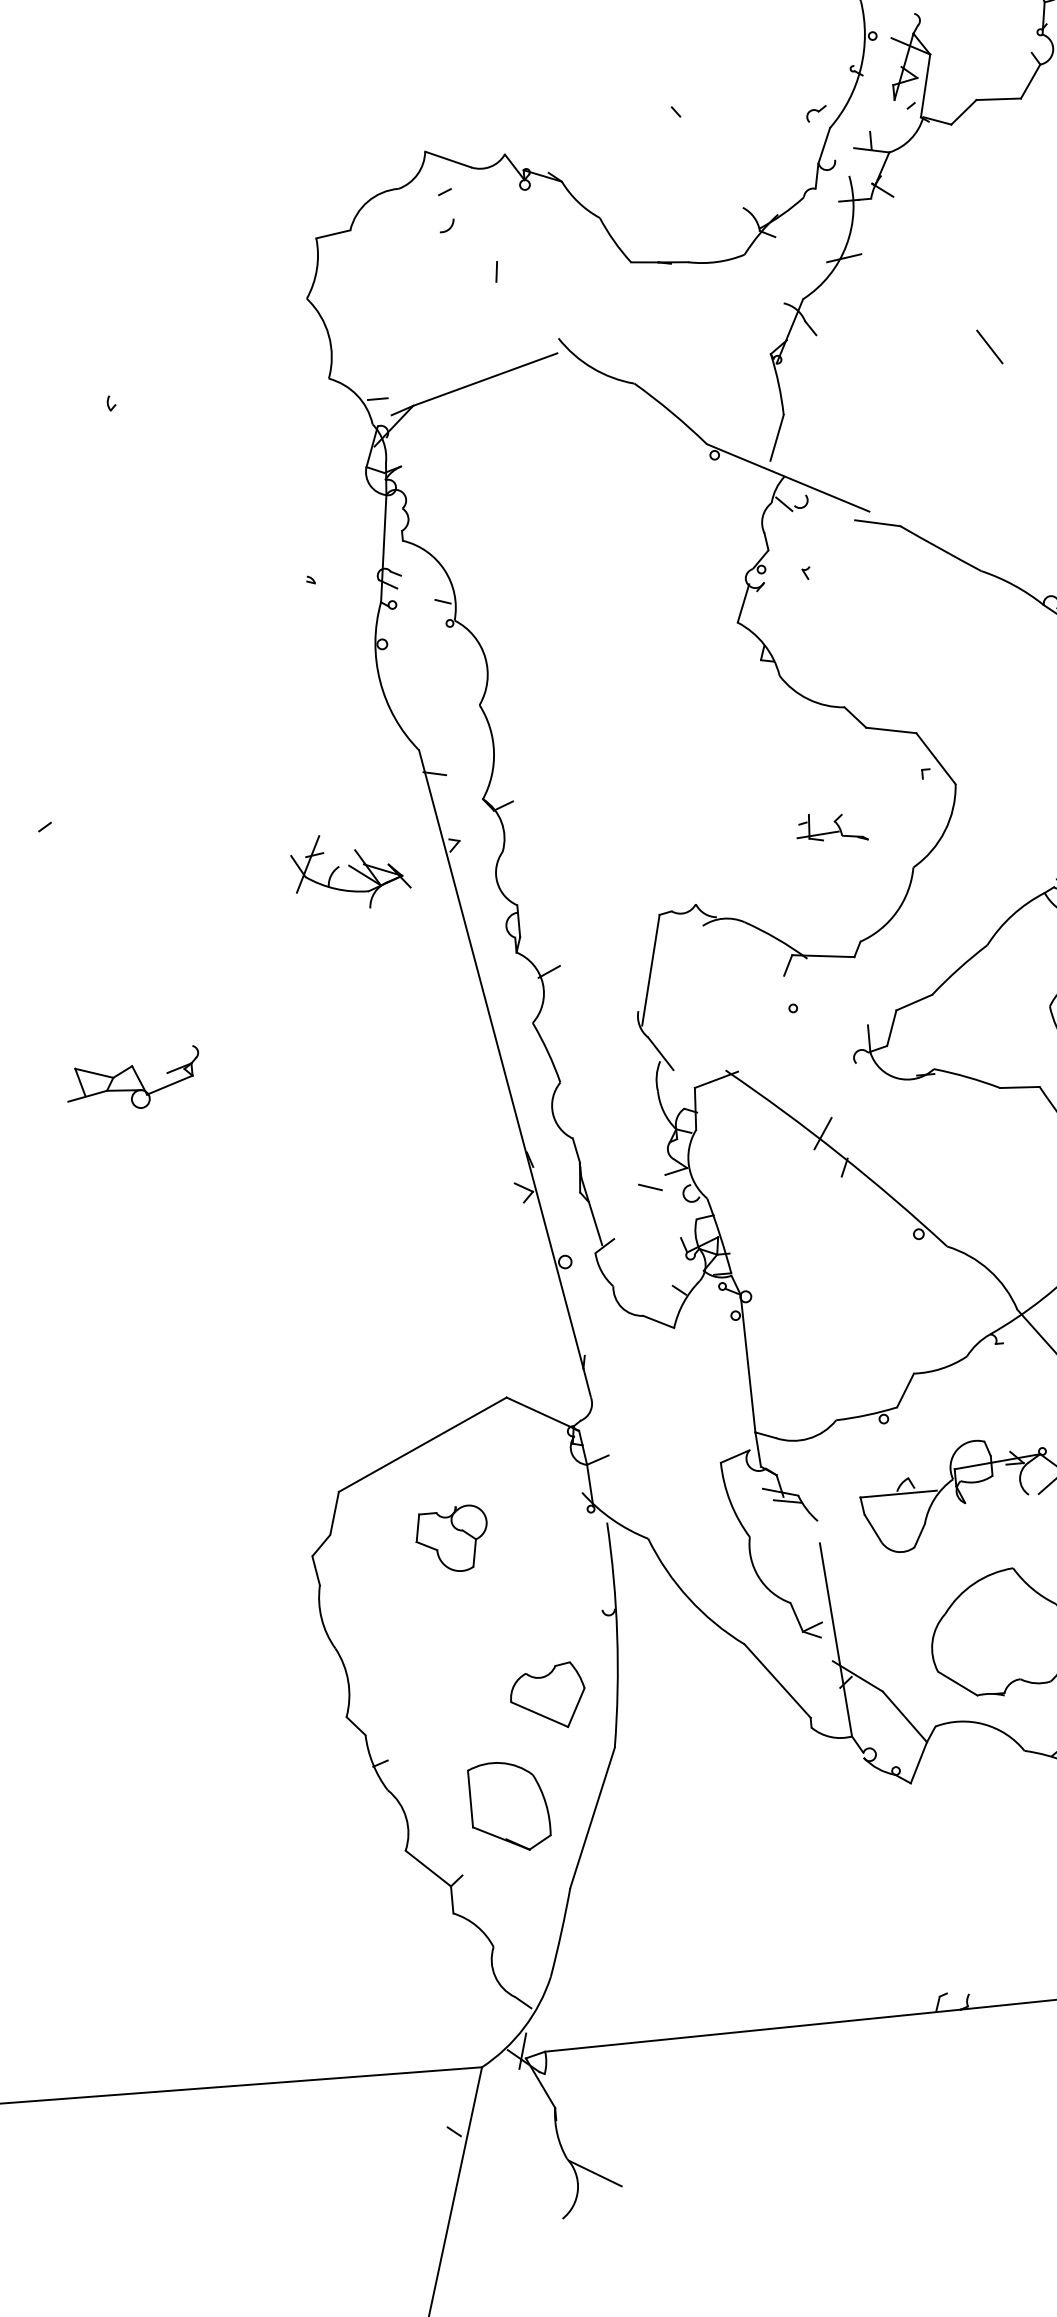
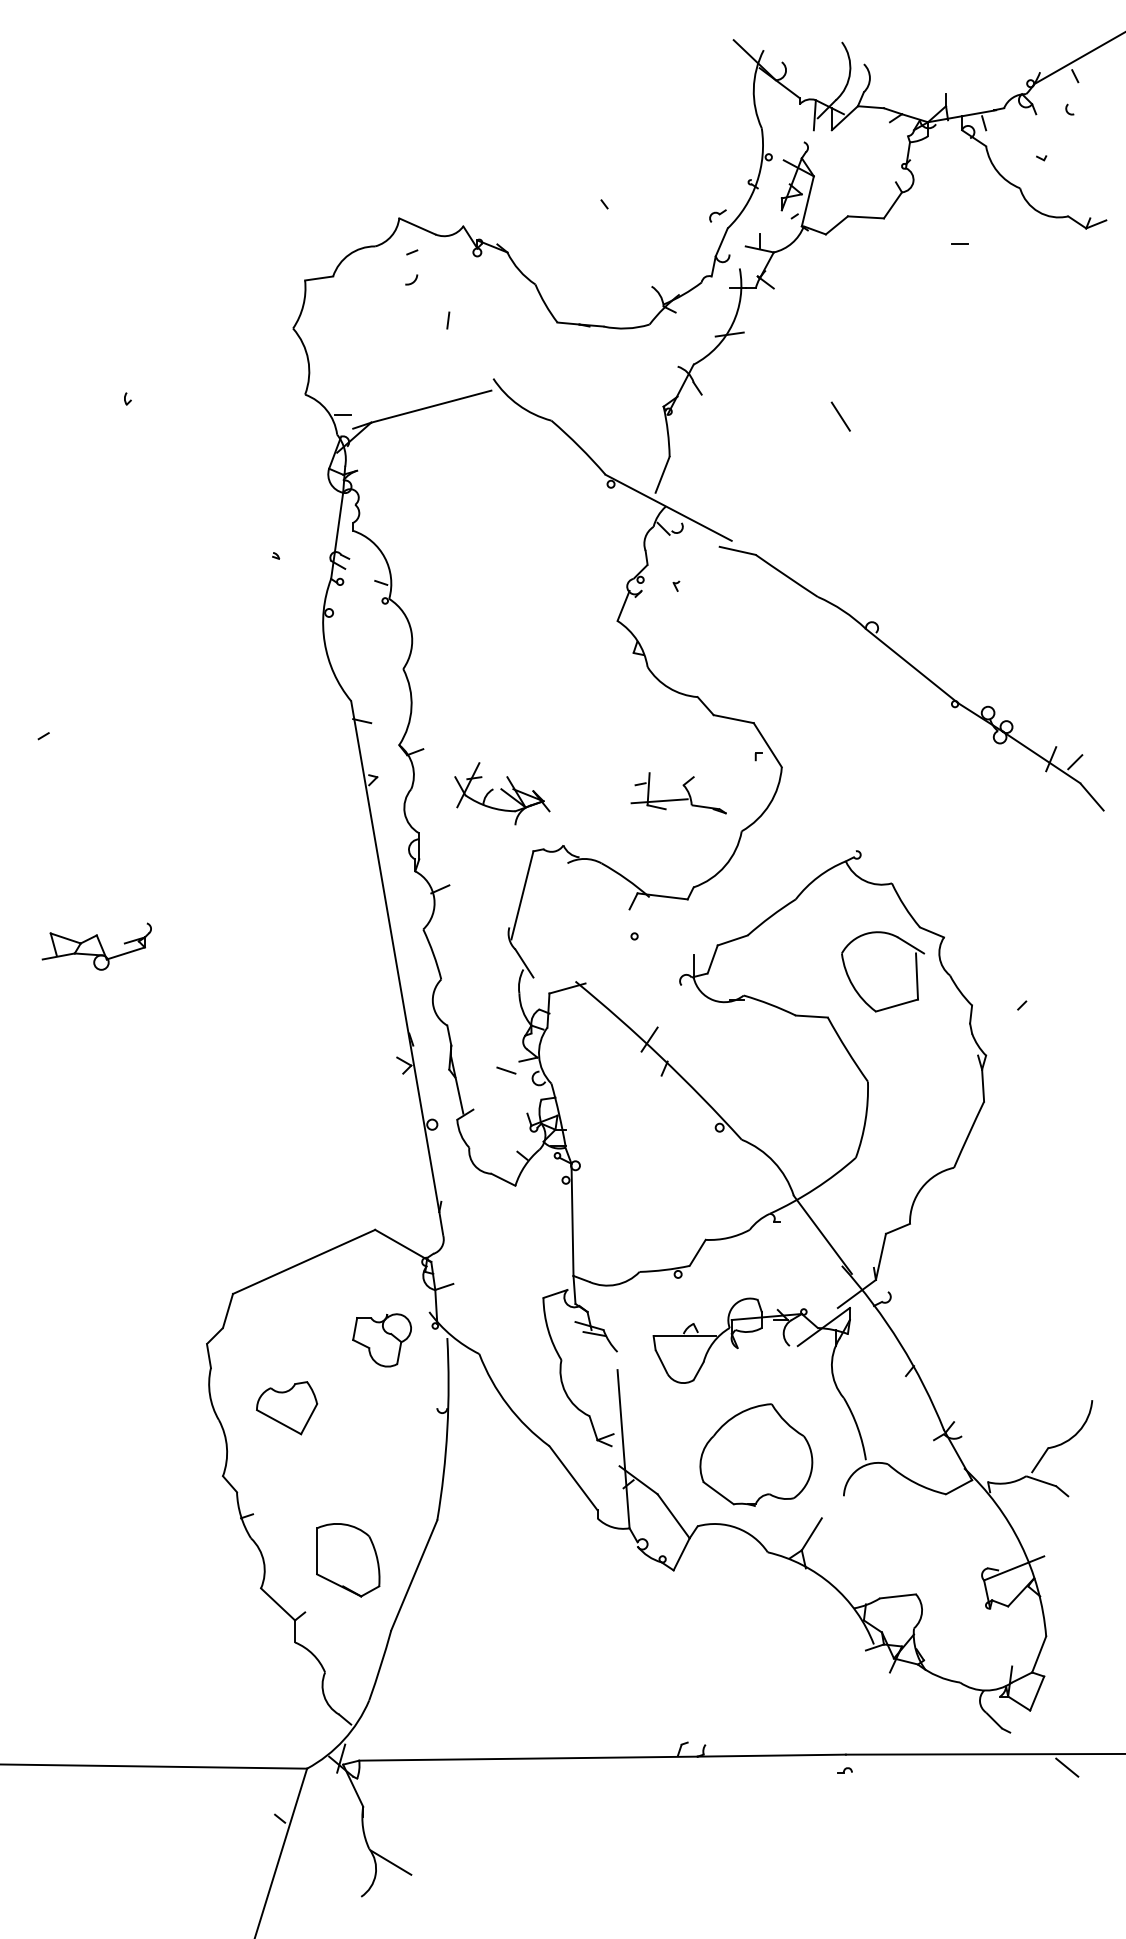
part: (831, 827) -> (678, 793), size x1.67
part: (350, 870) -> (502, 793), moved
part: (451, 1539) -> (381, 1340), moved
part: (548, 1696) -> (287, 1408), moved

